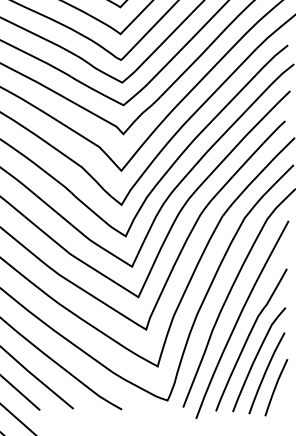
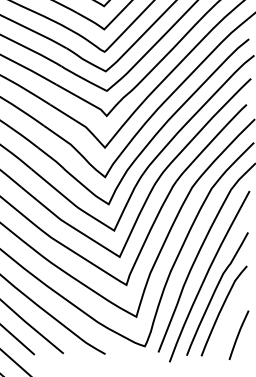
curve: (266, 372) -> (230, 322), removed

